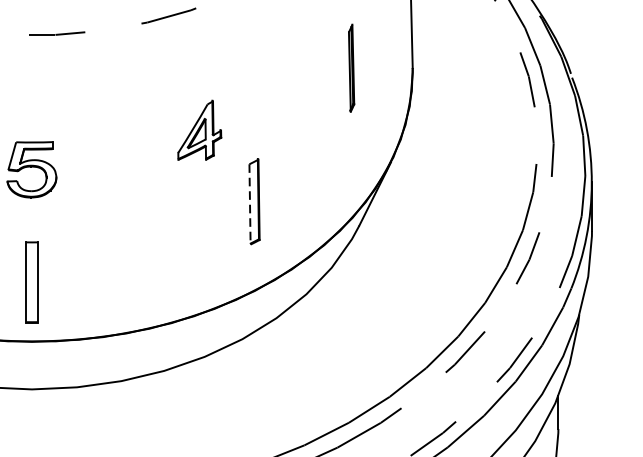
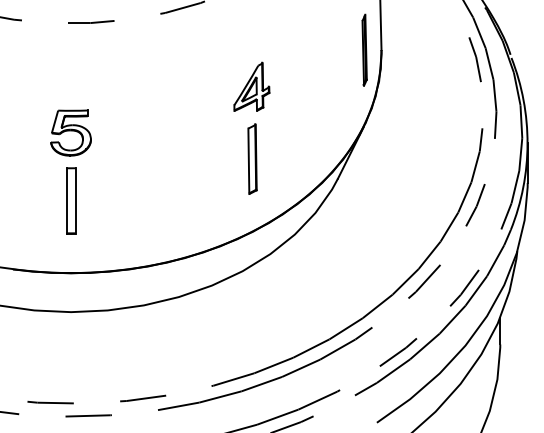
part: (351, 67) -> (364, 49), moved
part: (199, 129) -> (251, 86), moved
line: (249, 204) -> (248, 161), dashed -> solid
part: (32, 281) -> (71, 200), moved

